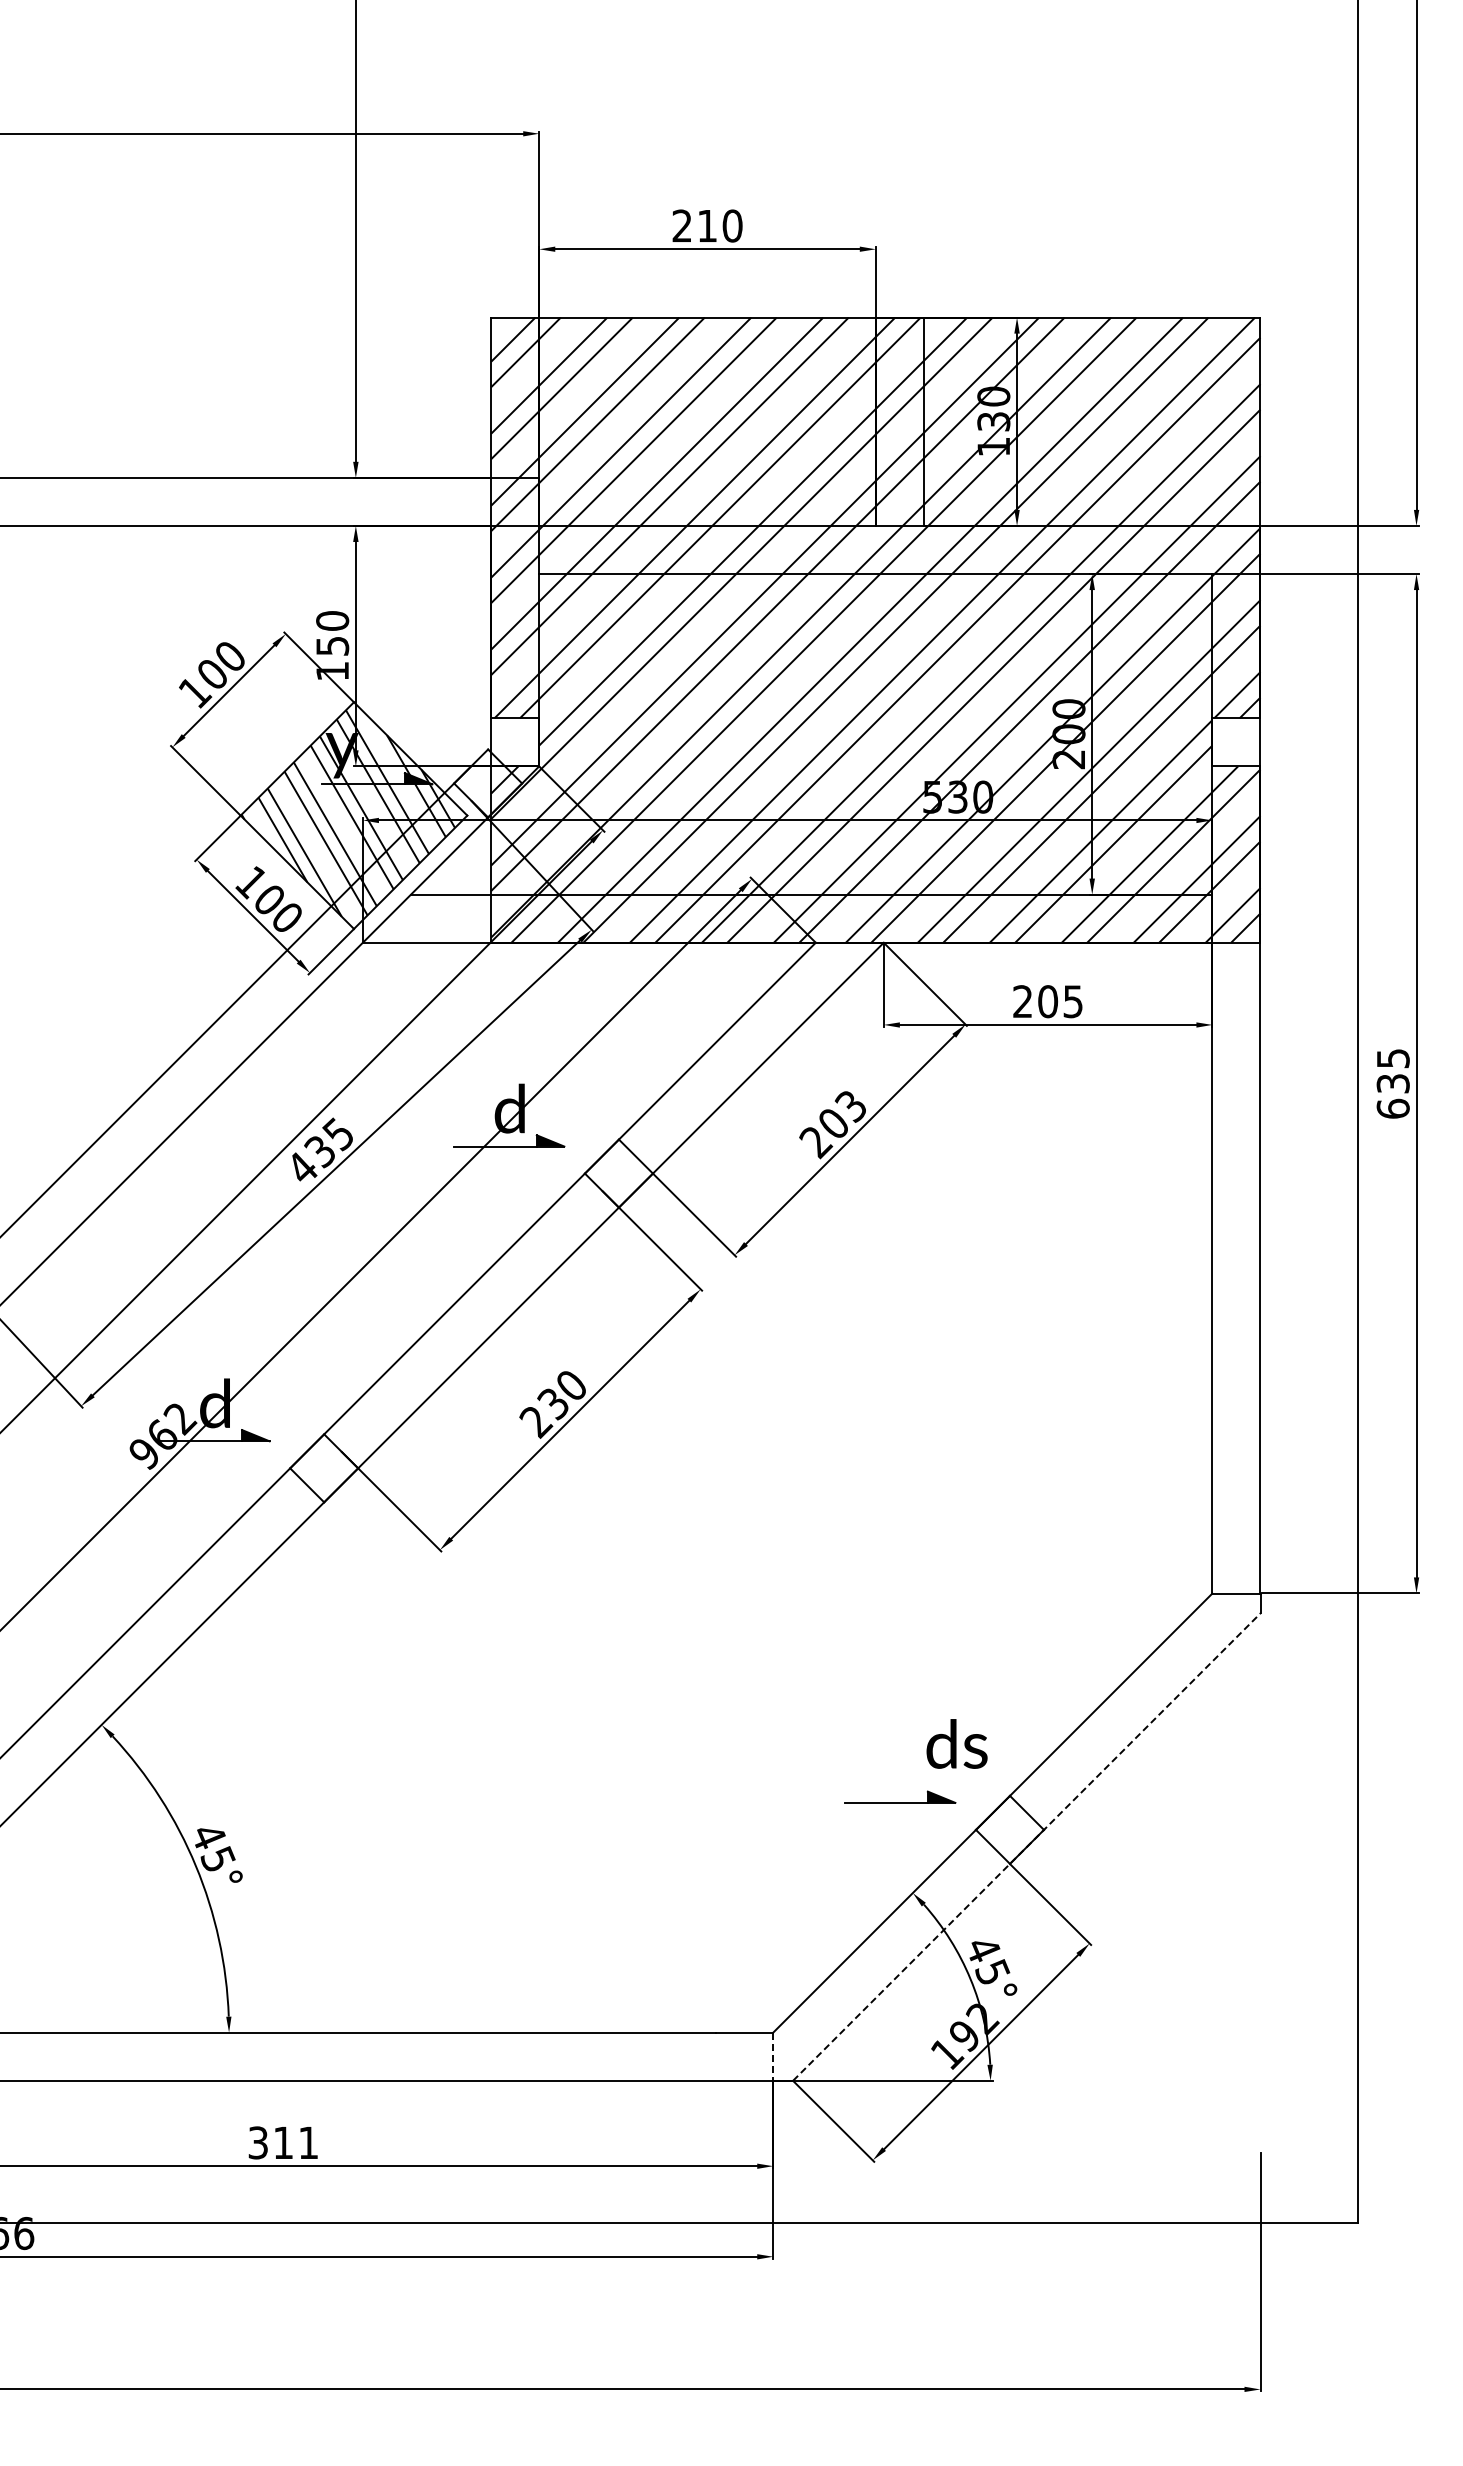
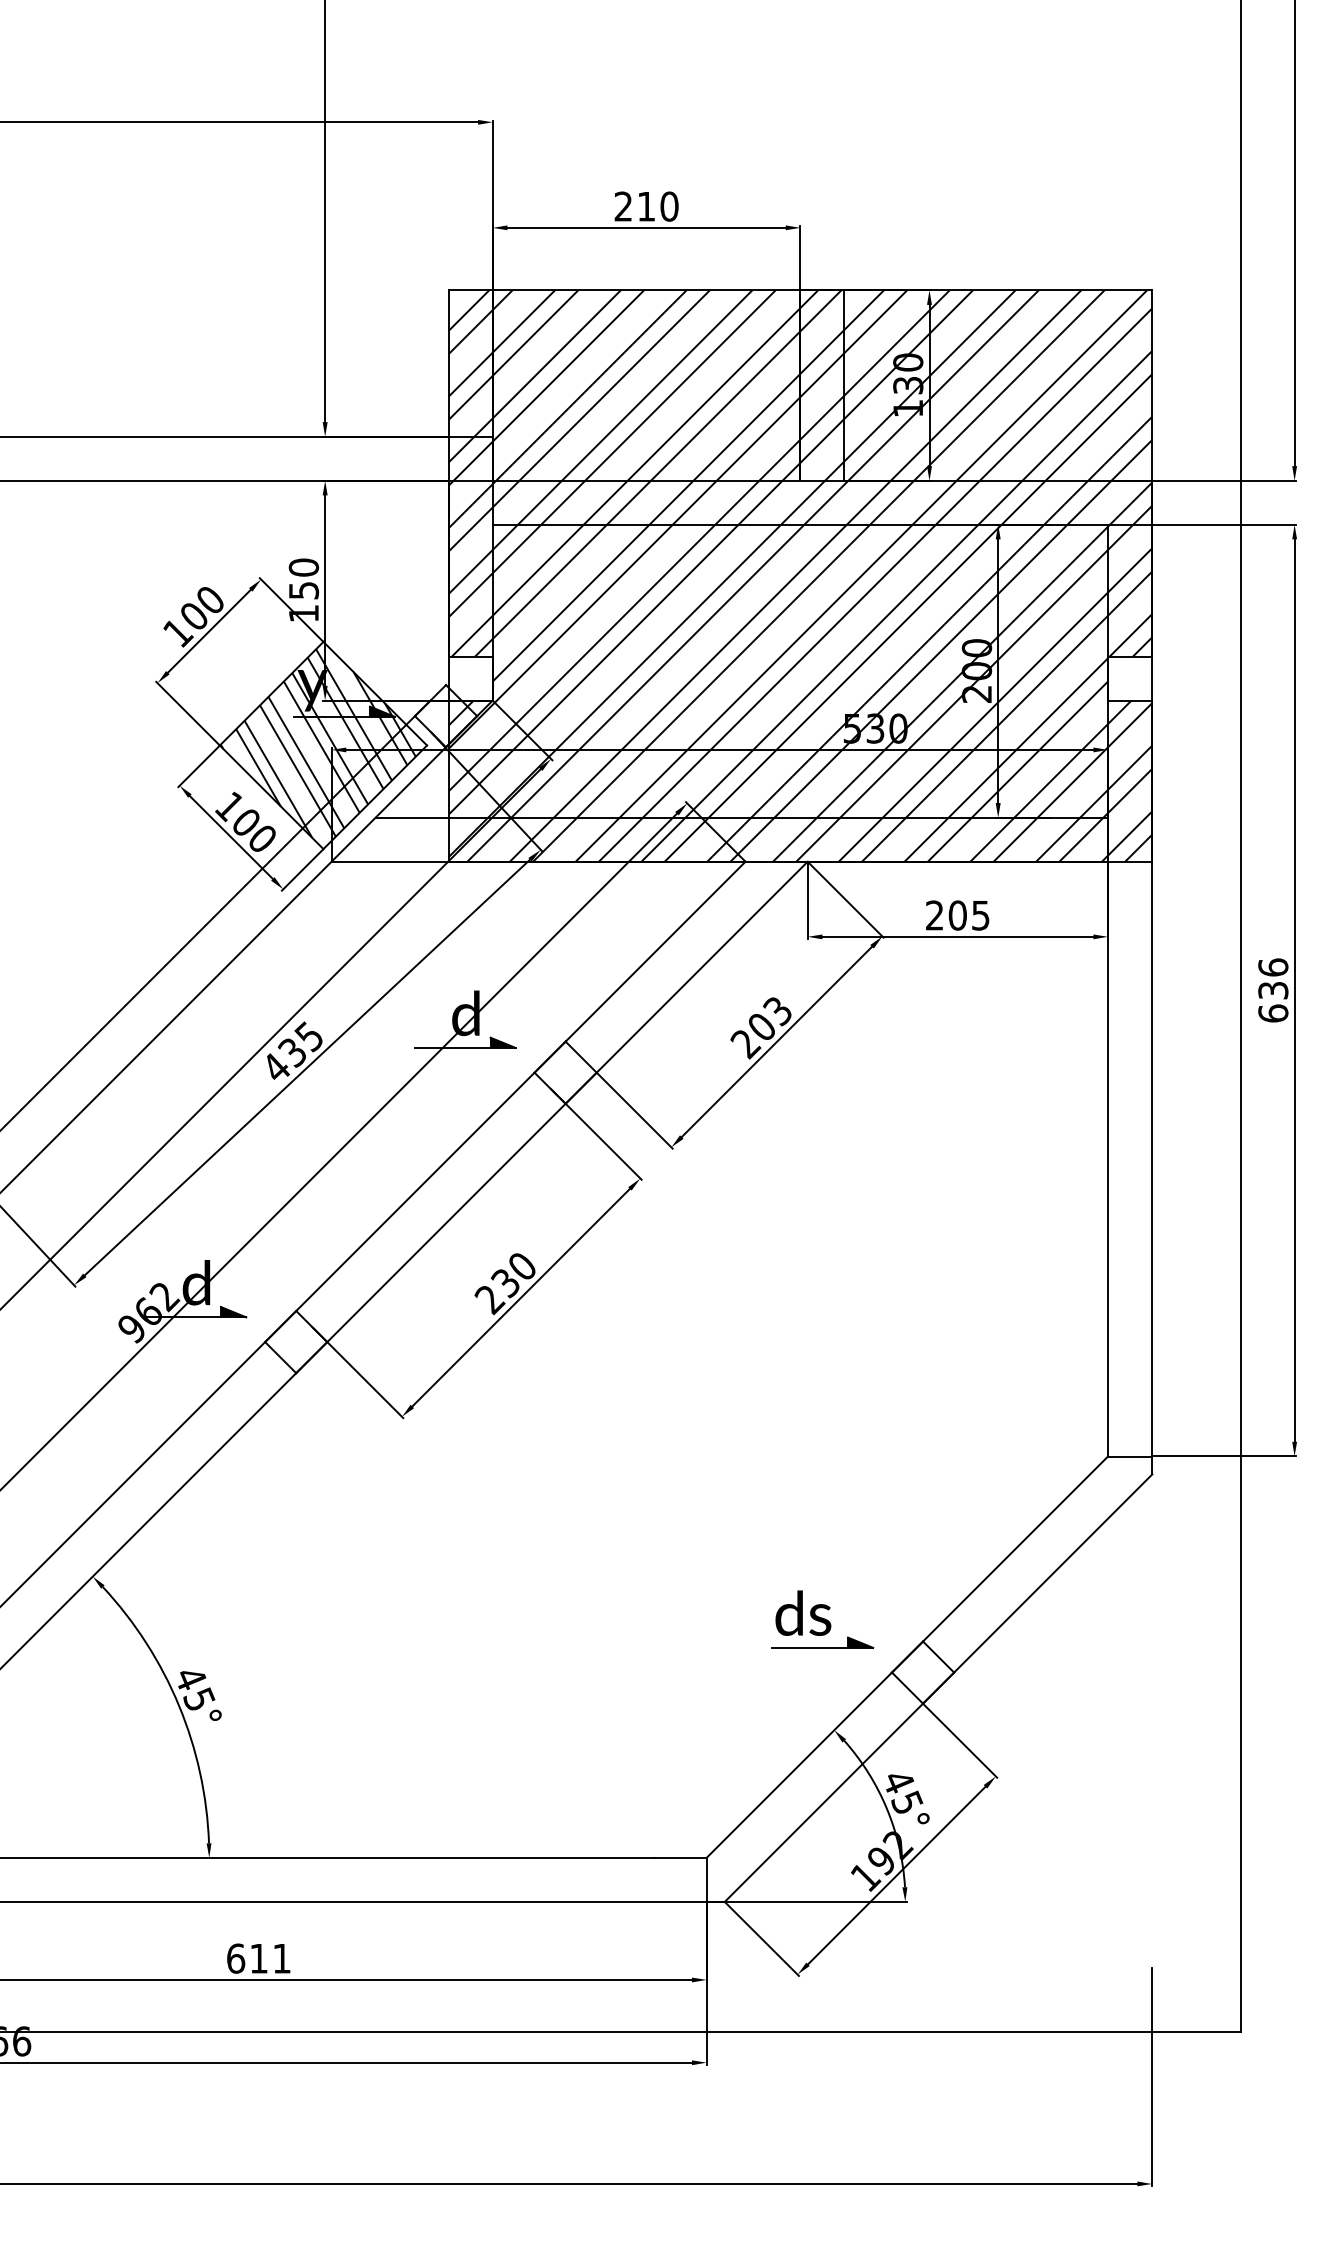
text: (1392, 1058) -> (1272, 967), 635 -> 636
text: (956, 1743) -> (802, 1612), moved
line: (1026, 1846) -> (938, 1687), dashed -> solid
line: (773, 2057) -> (706, 1880), dashed -> solid
text: (258, 2142) -> (236, 1958), 311 -> 611

